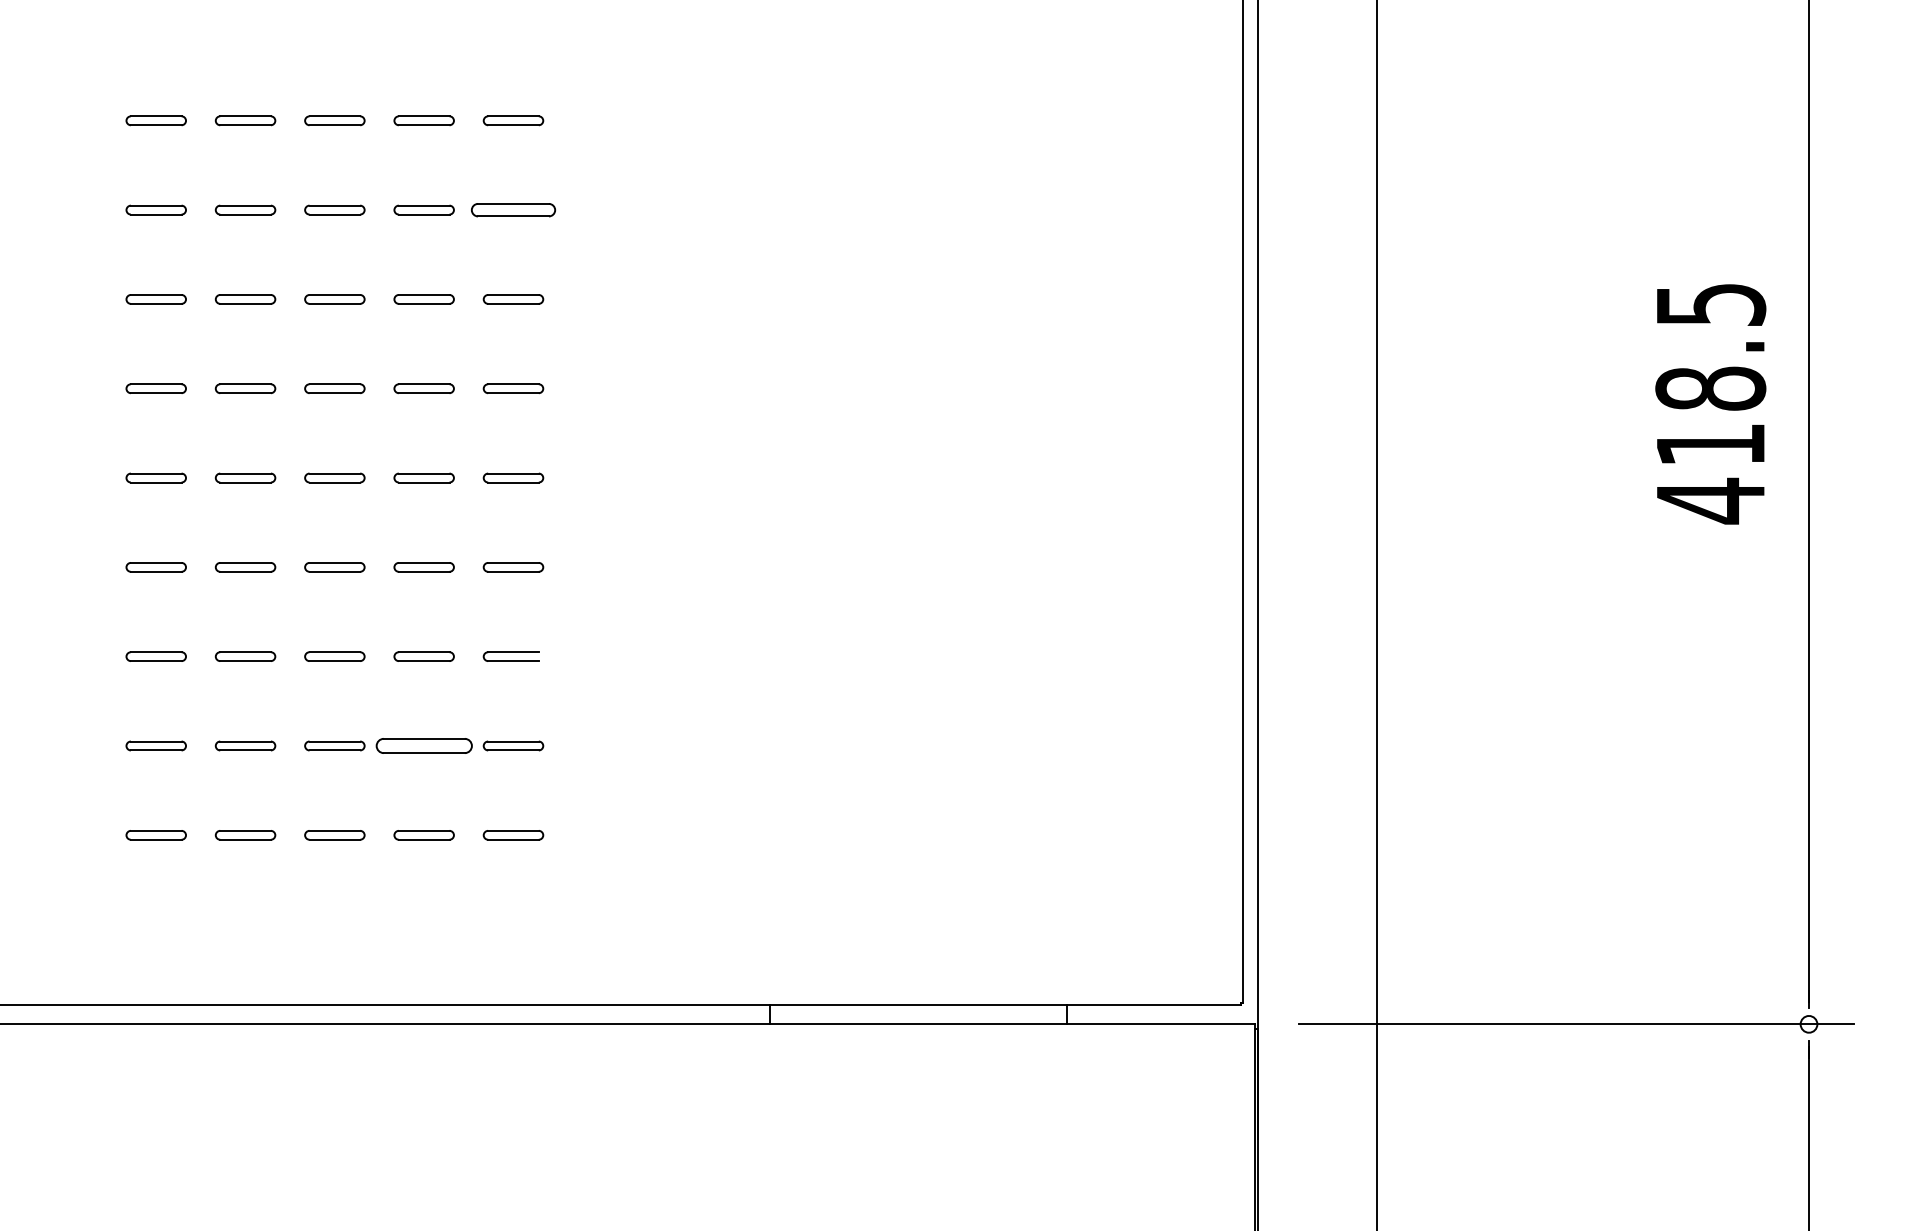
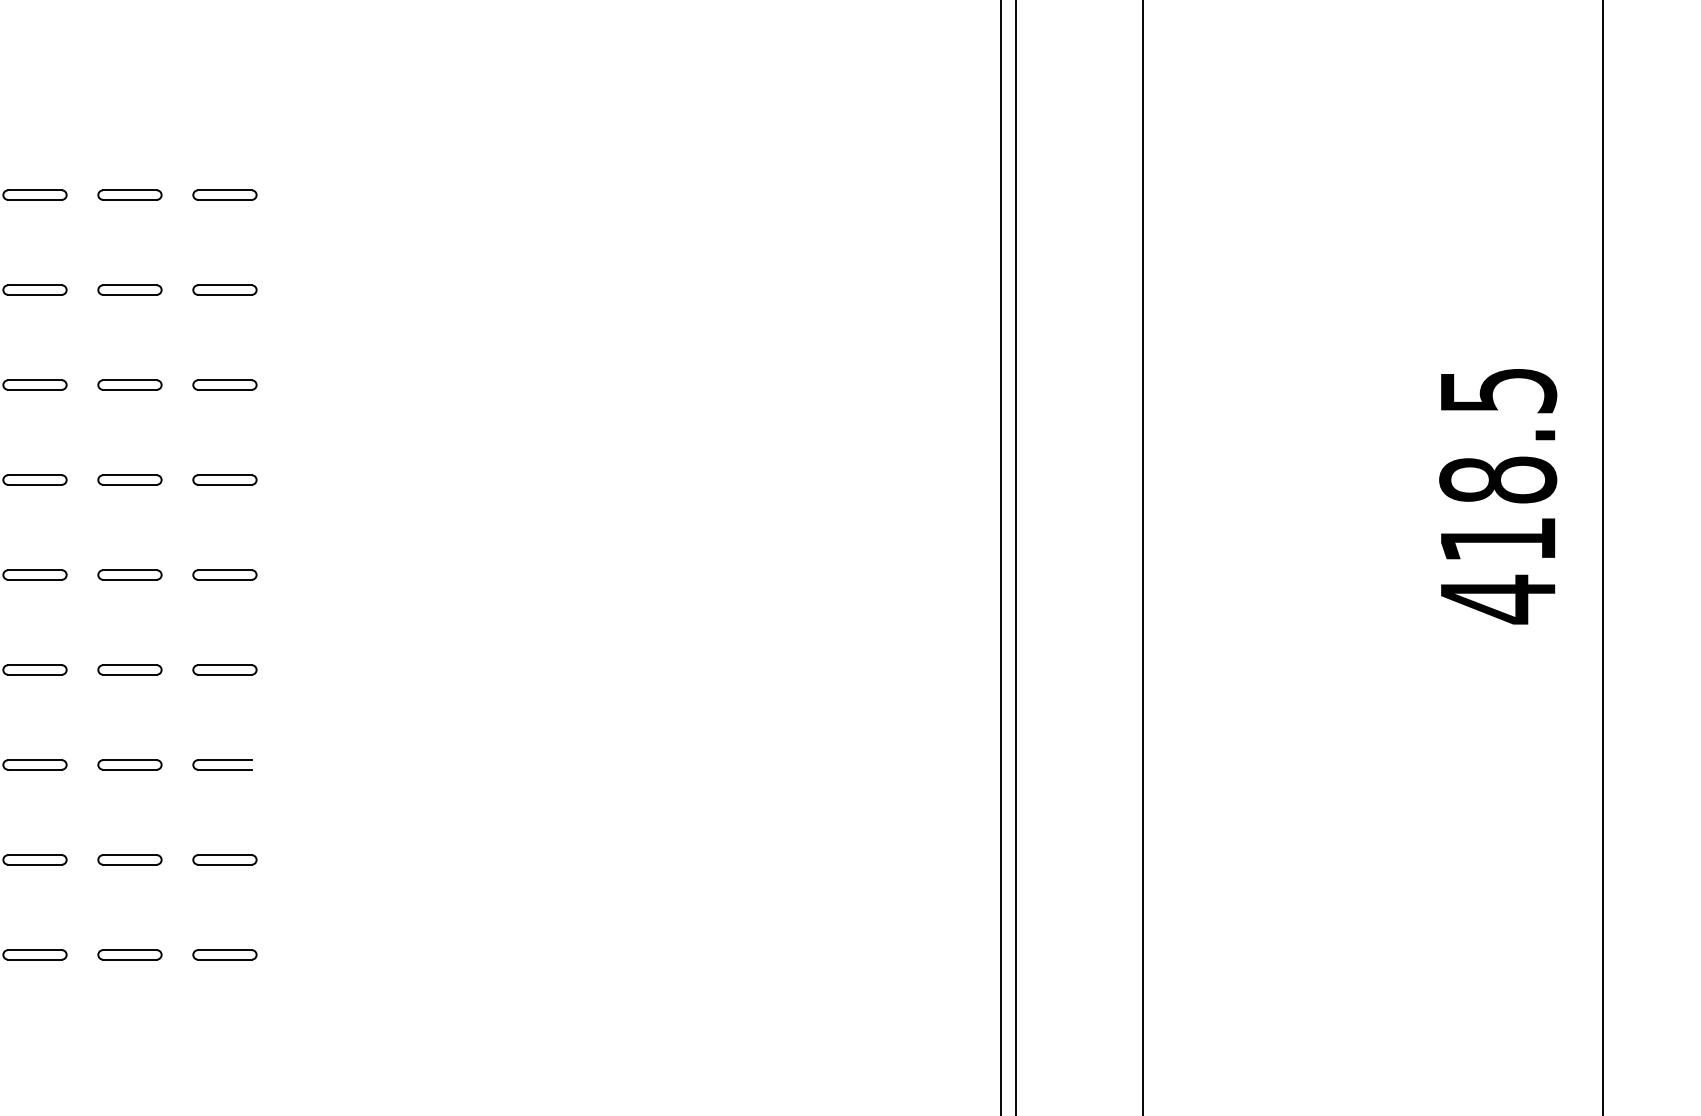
part: (513, 209) -> (224, 289), size x0.71
part: (423, 745) -> (129, 859), size x0.62

